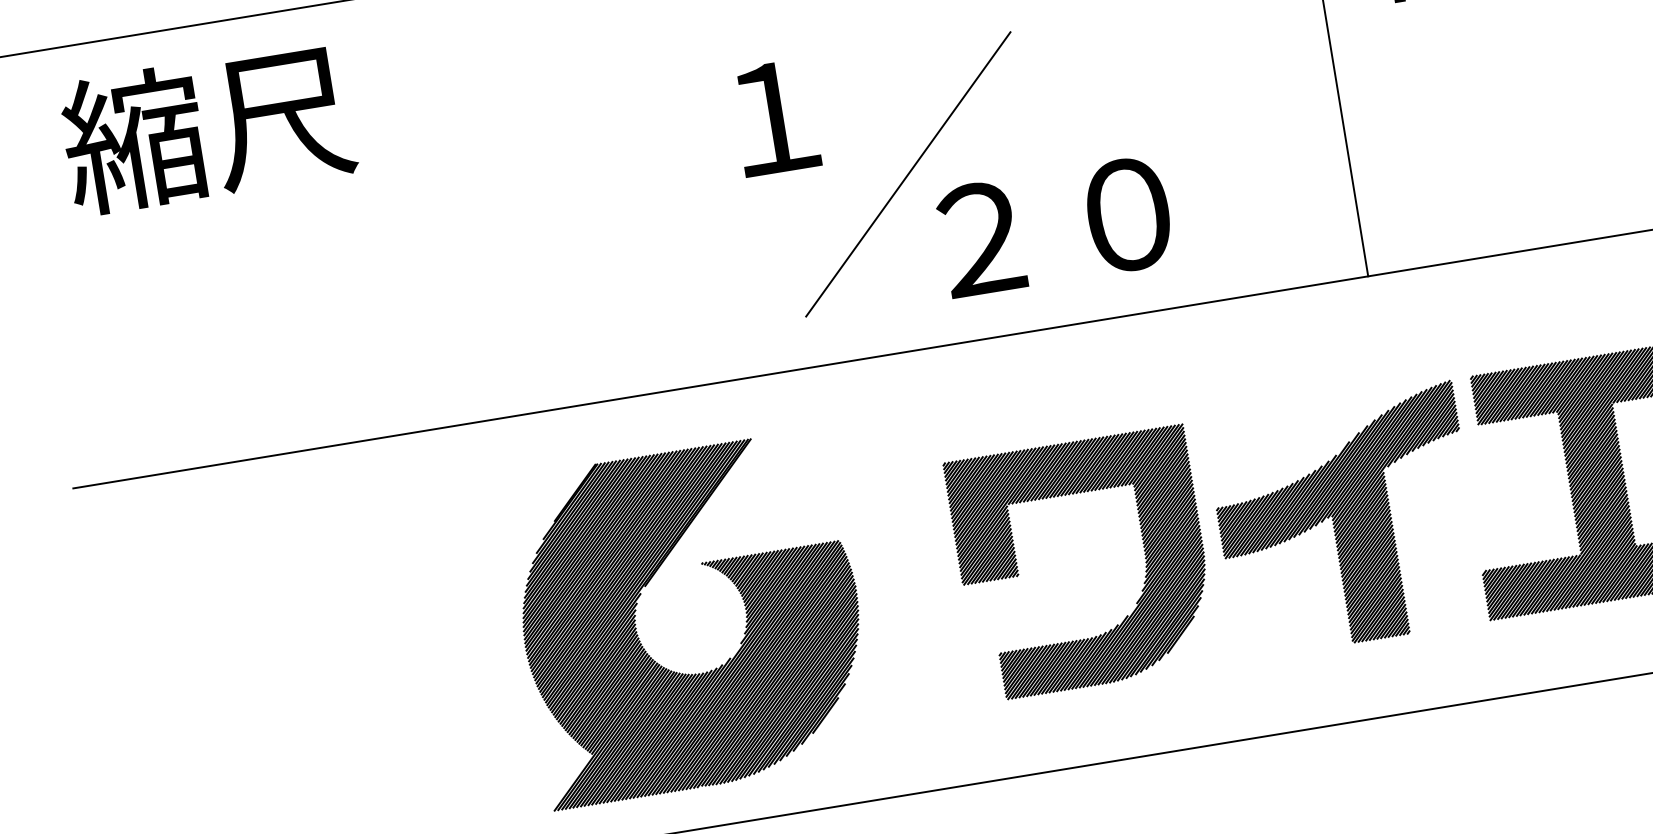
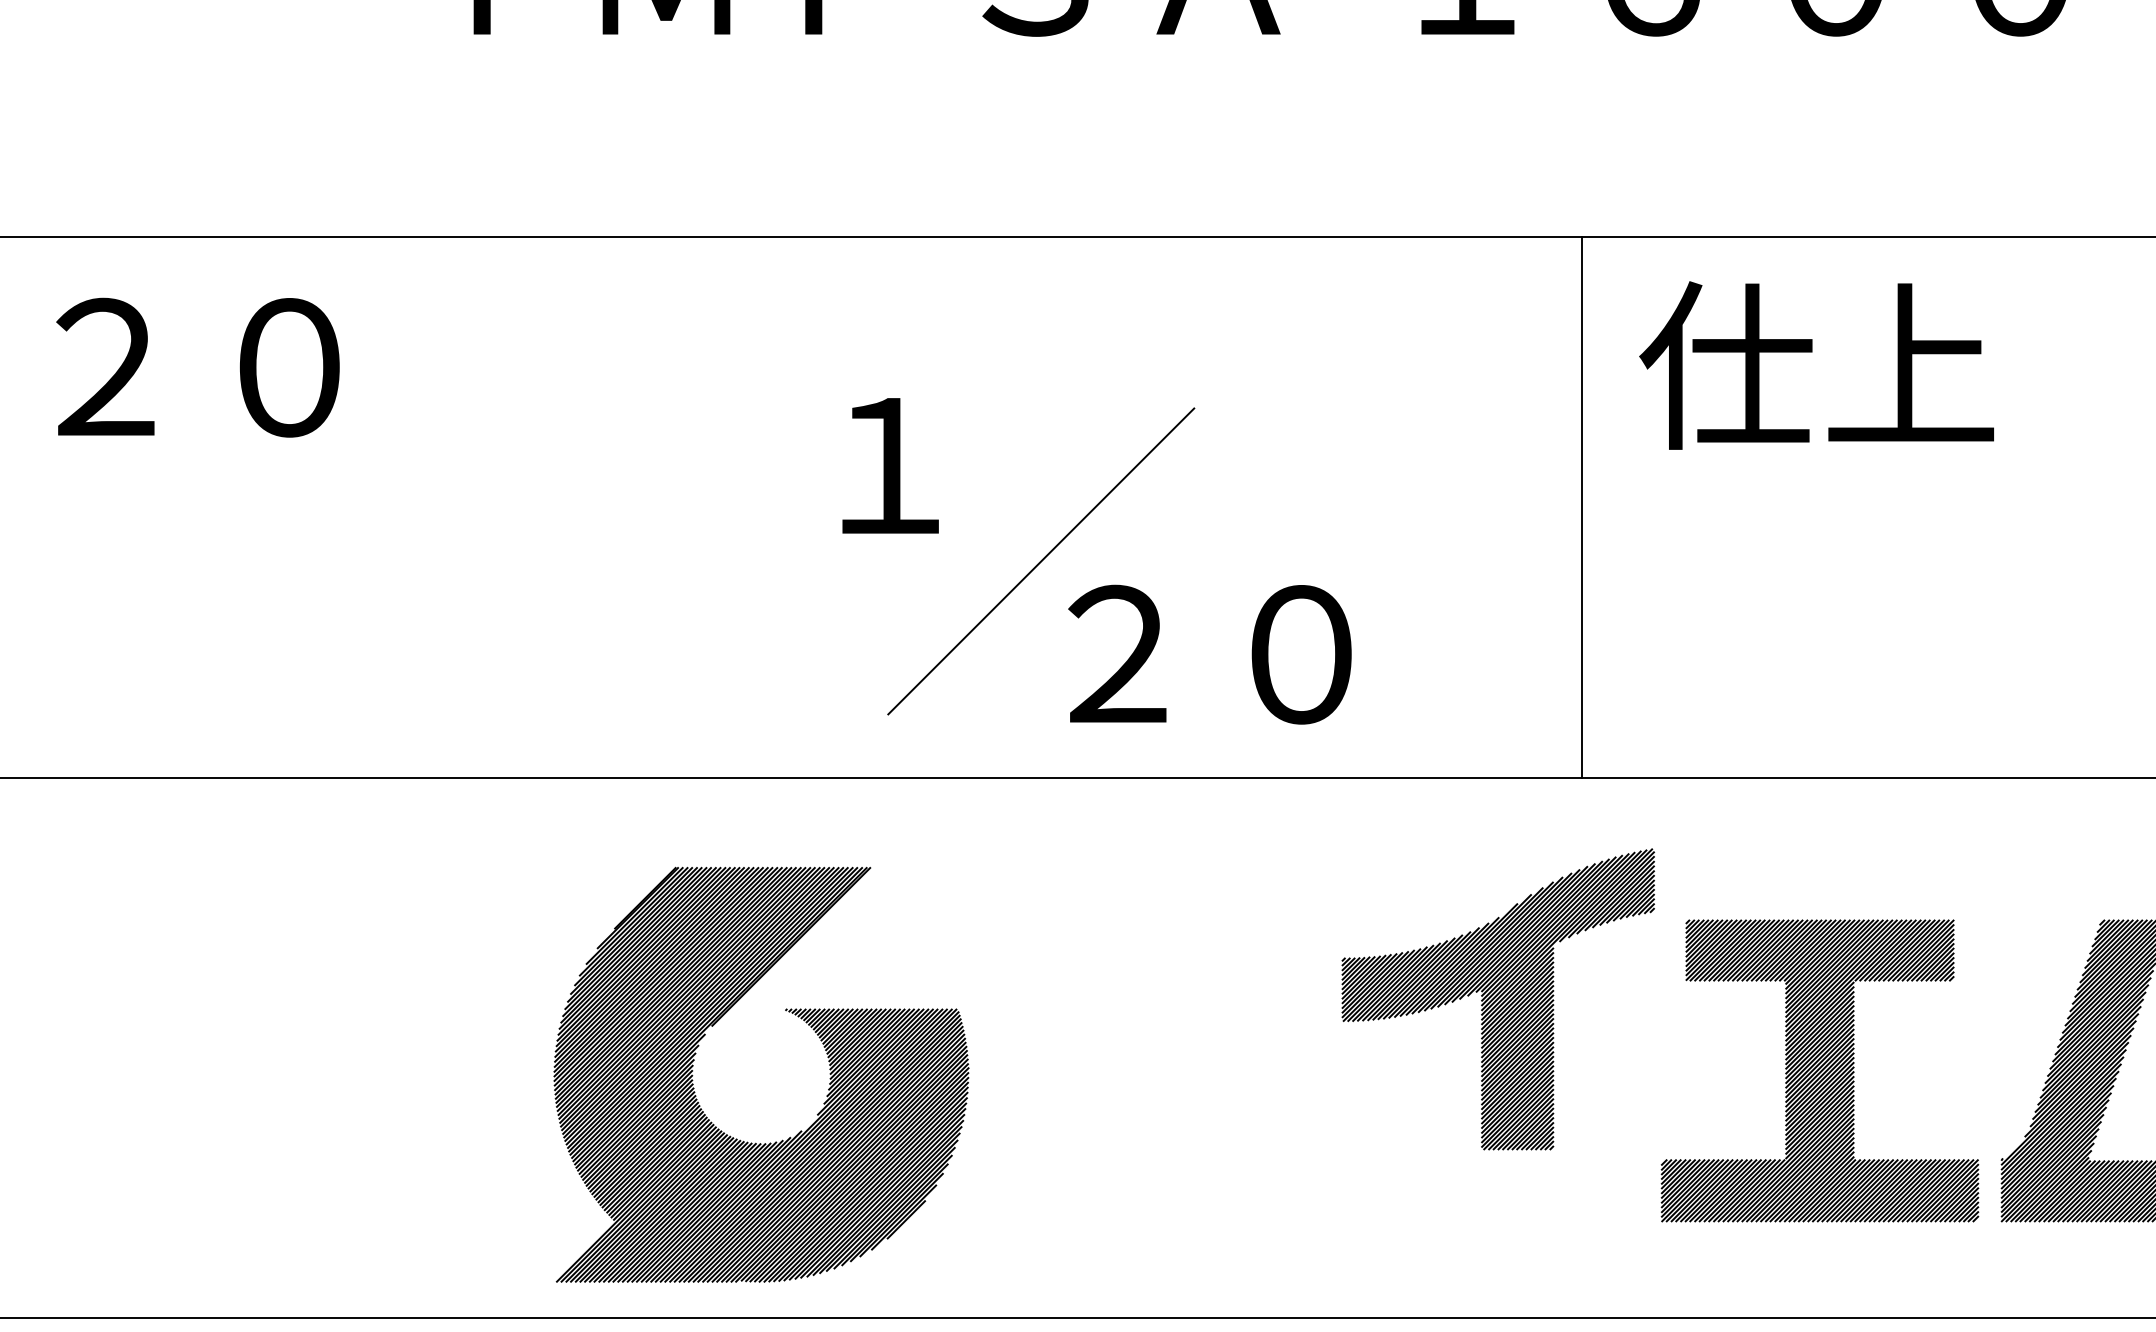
text: (207, 128) -> (195, 365), 縮尺 -> ２０
part: (1345, 521) -> (1497, 999), moved
part: (1144, 554) -> (1253, 1072), removed
part: (727, 577) -> (814, 1032), moved

